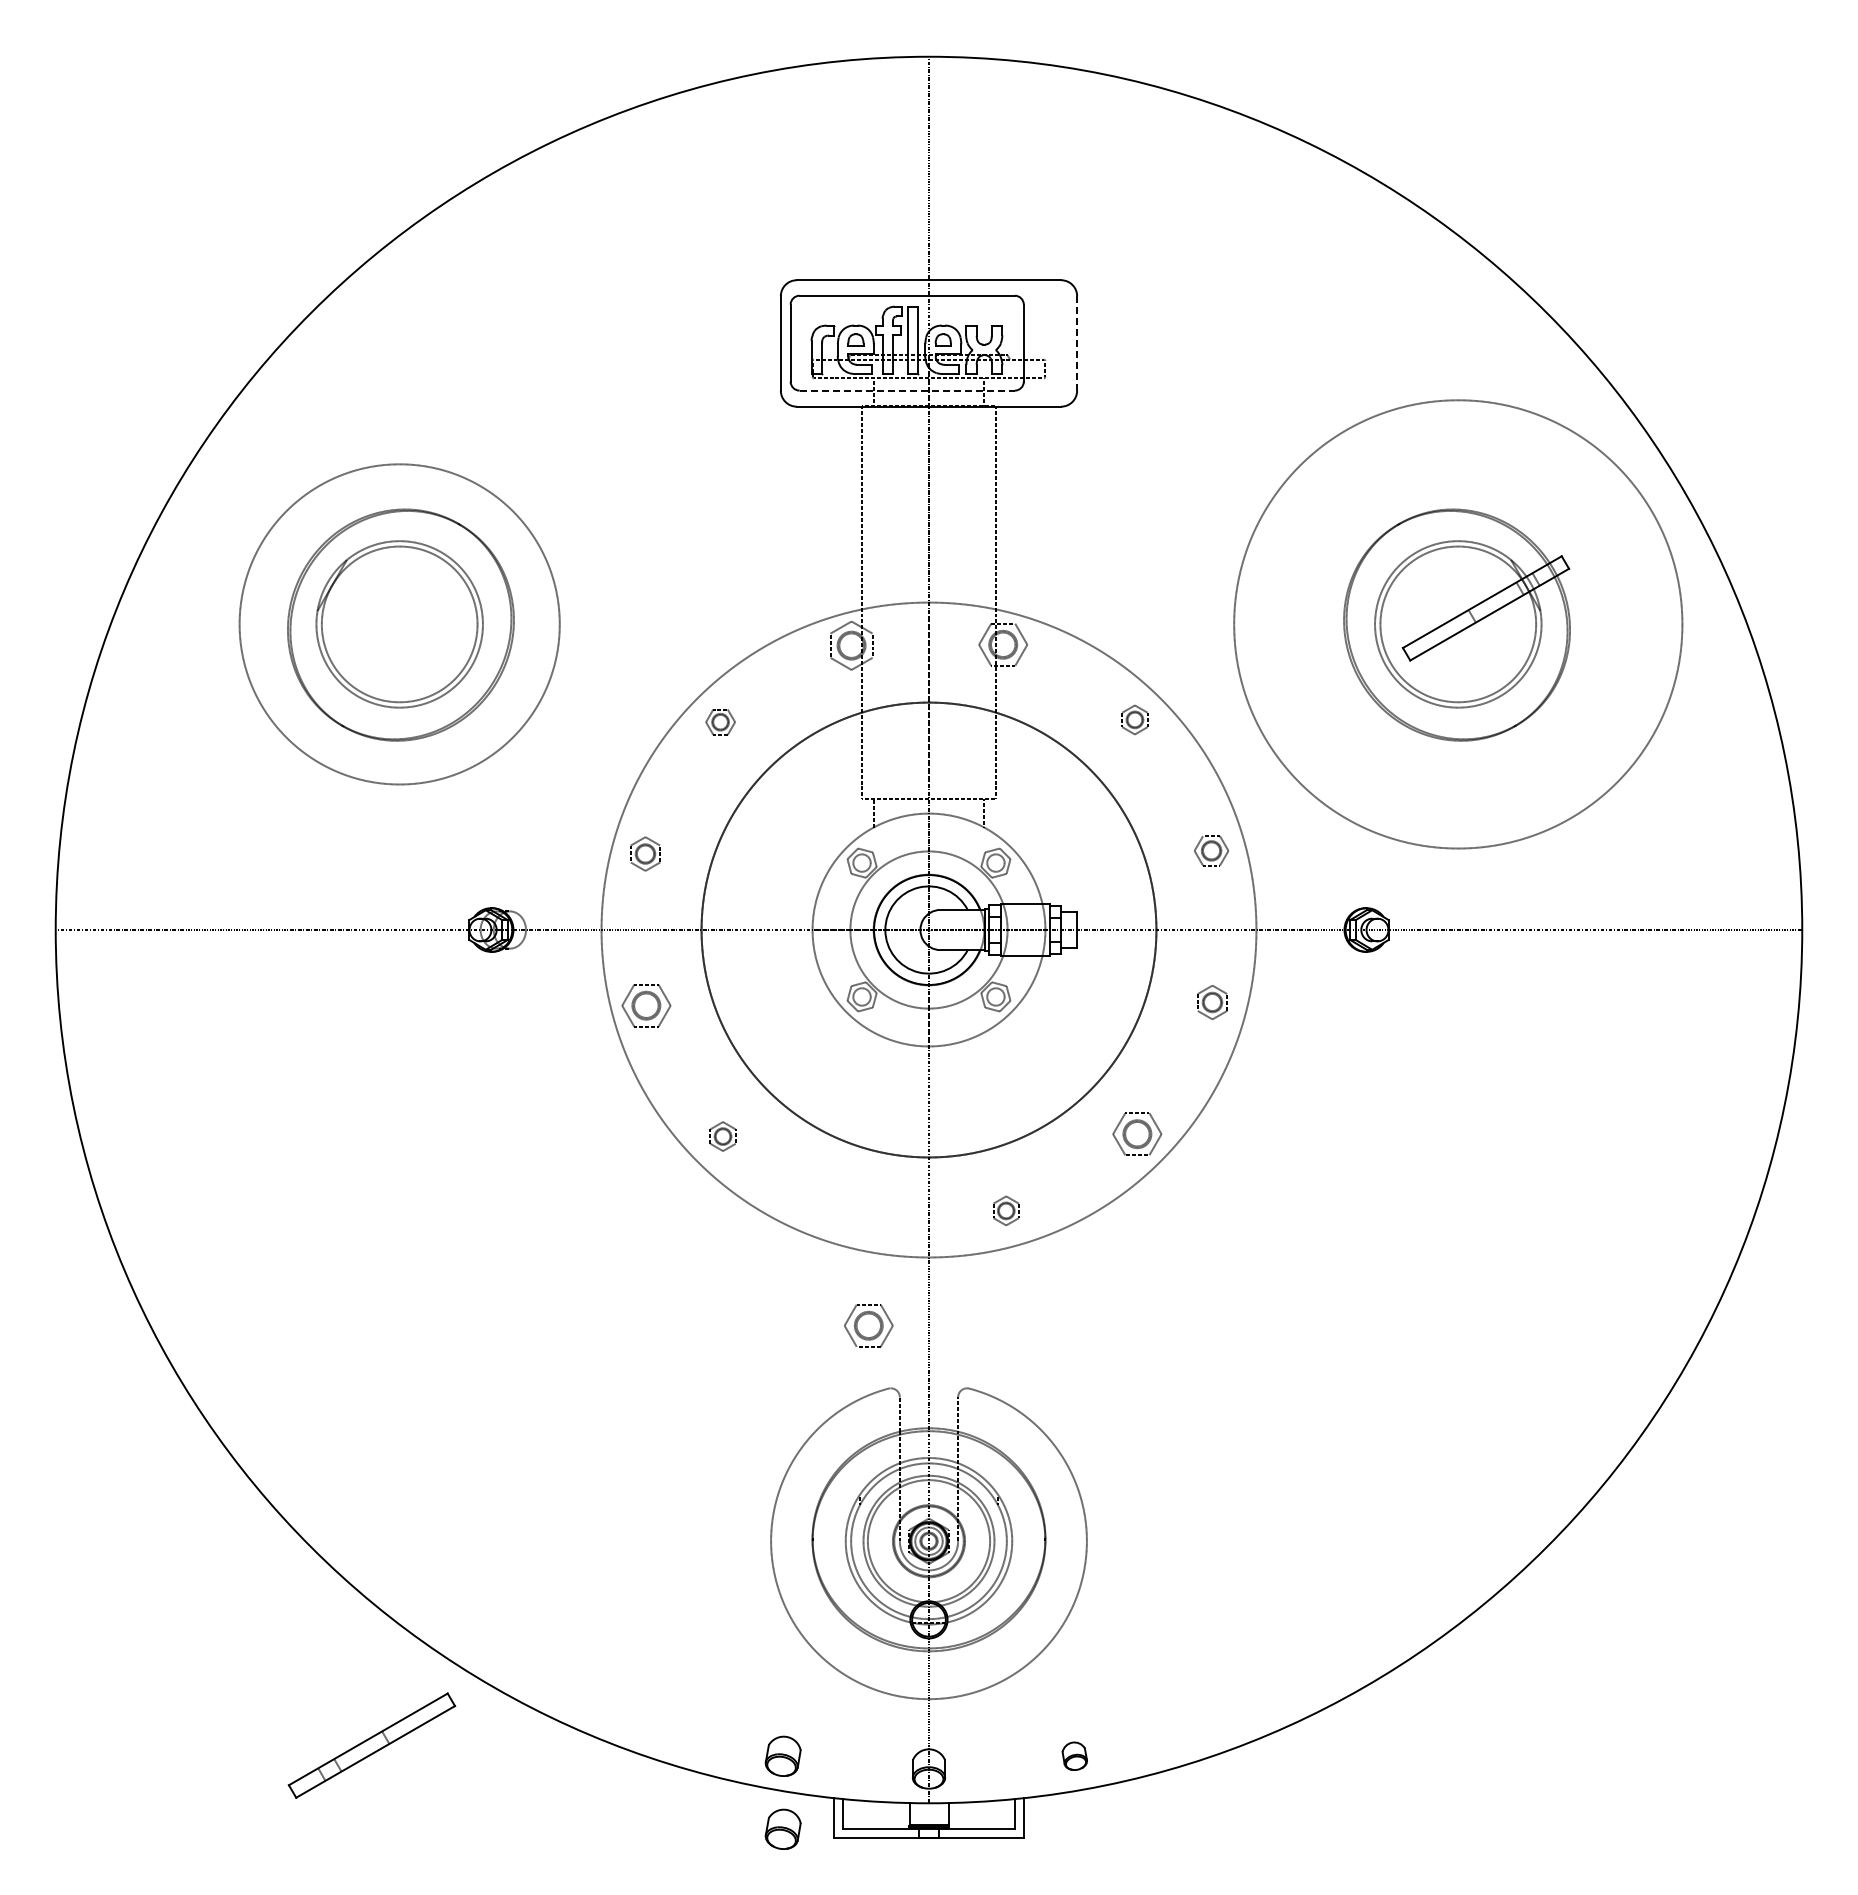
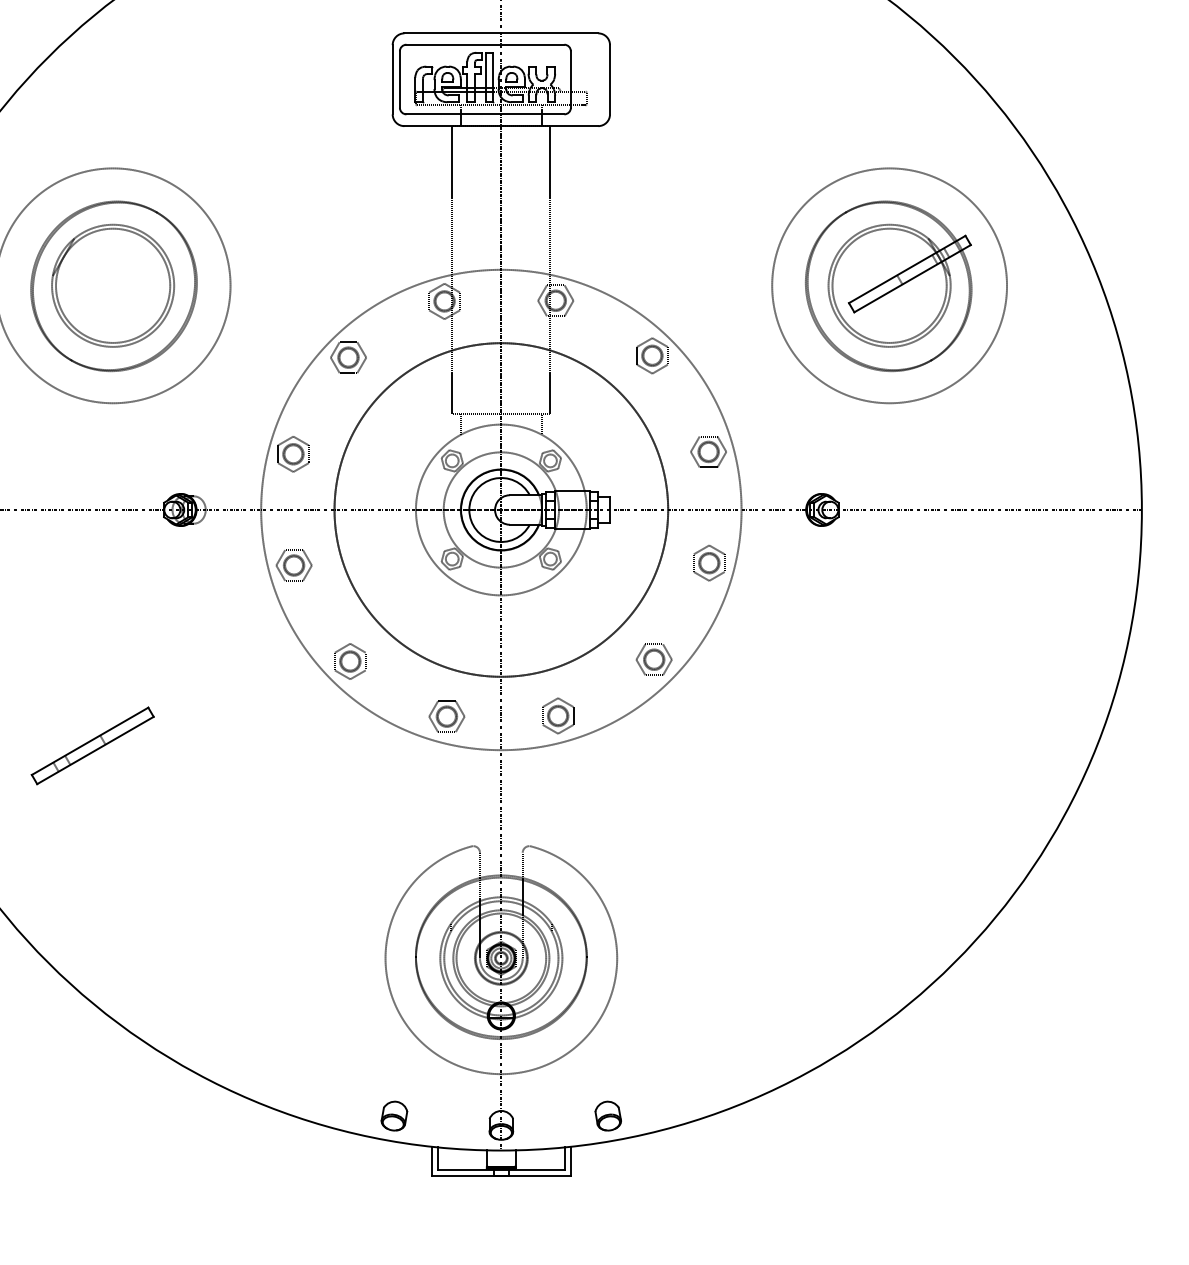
line: (1077, 342) -> (610, 79), dashed -> solid
line: (907, 390) -> (485, 114), dashed -> solid
circle: (1458, 624) -> (889, 285), size x0.71
part: (1134, 719) -> (652, 355), size x1.67
part: (720, 721) -> (348, 357), size x1.67
part: (1211, 850) -> (708, 451), size x1.43
part: (645, 853) -> (293, 453), size x1.43
part: (1212, 1002) -> (709, 563), size x1.43
part: (722, 1136) -> (349, 661), size x1.67
part: (1005, 1210) -> (557, 715), size x1.67
part: (868, 1325) -> (446, 716), moved
part: (371, 1745) -> (92, 745), moved
part: (1074, 1755) -> (608, 1115), size x1.43
part: (782, 1828) -> (393, 1169), removed

